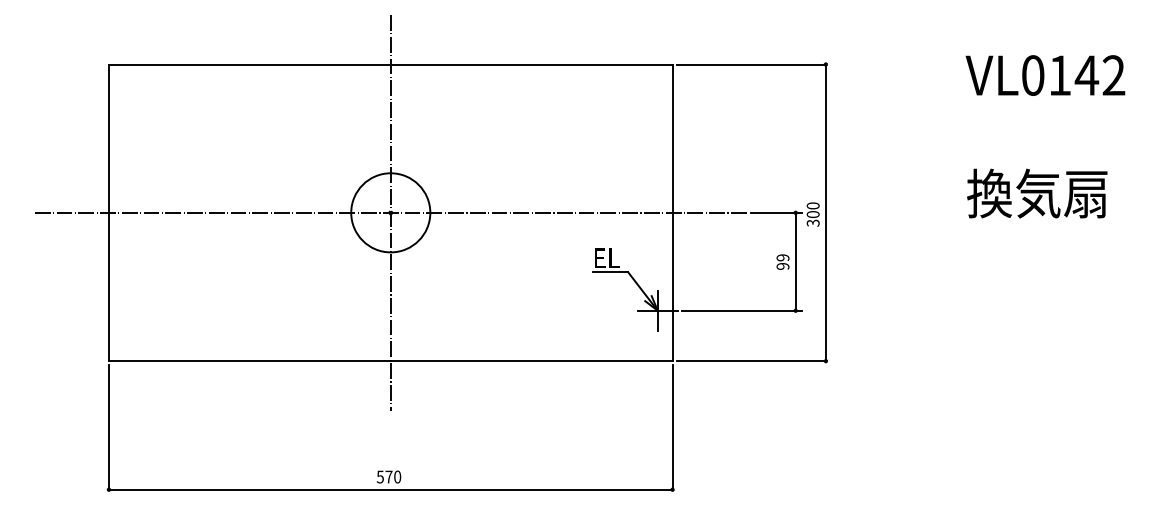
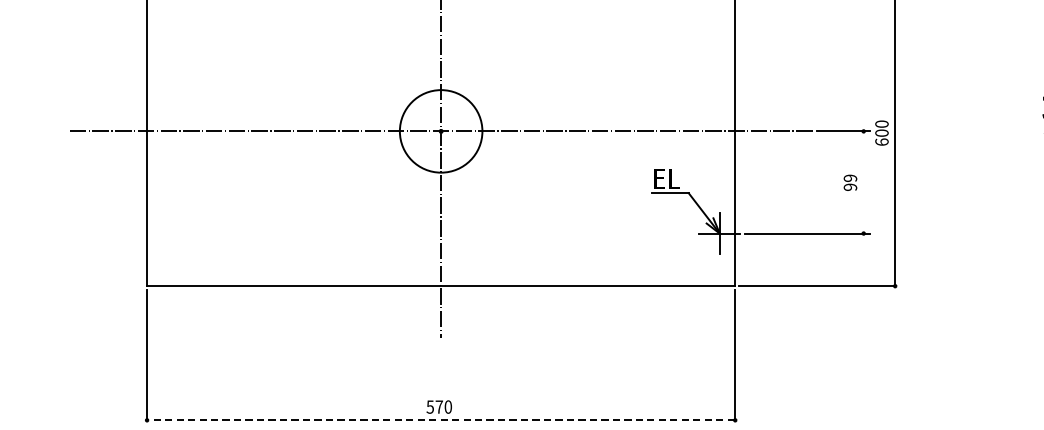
text: (812, 222) -> (881, 141), 300 -> 600
line: (795, 261) -> (863, 182), removed
line: (390, 489) -> (440, 420), solid -> dashed

